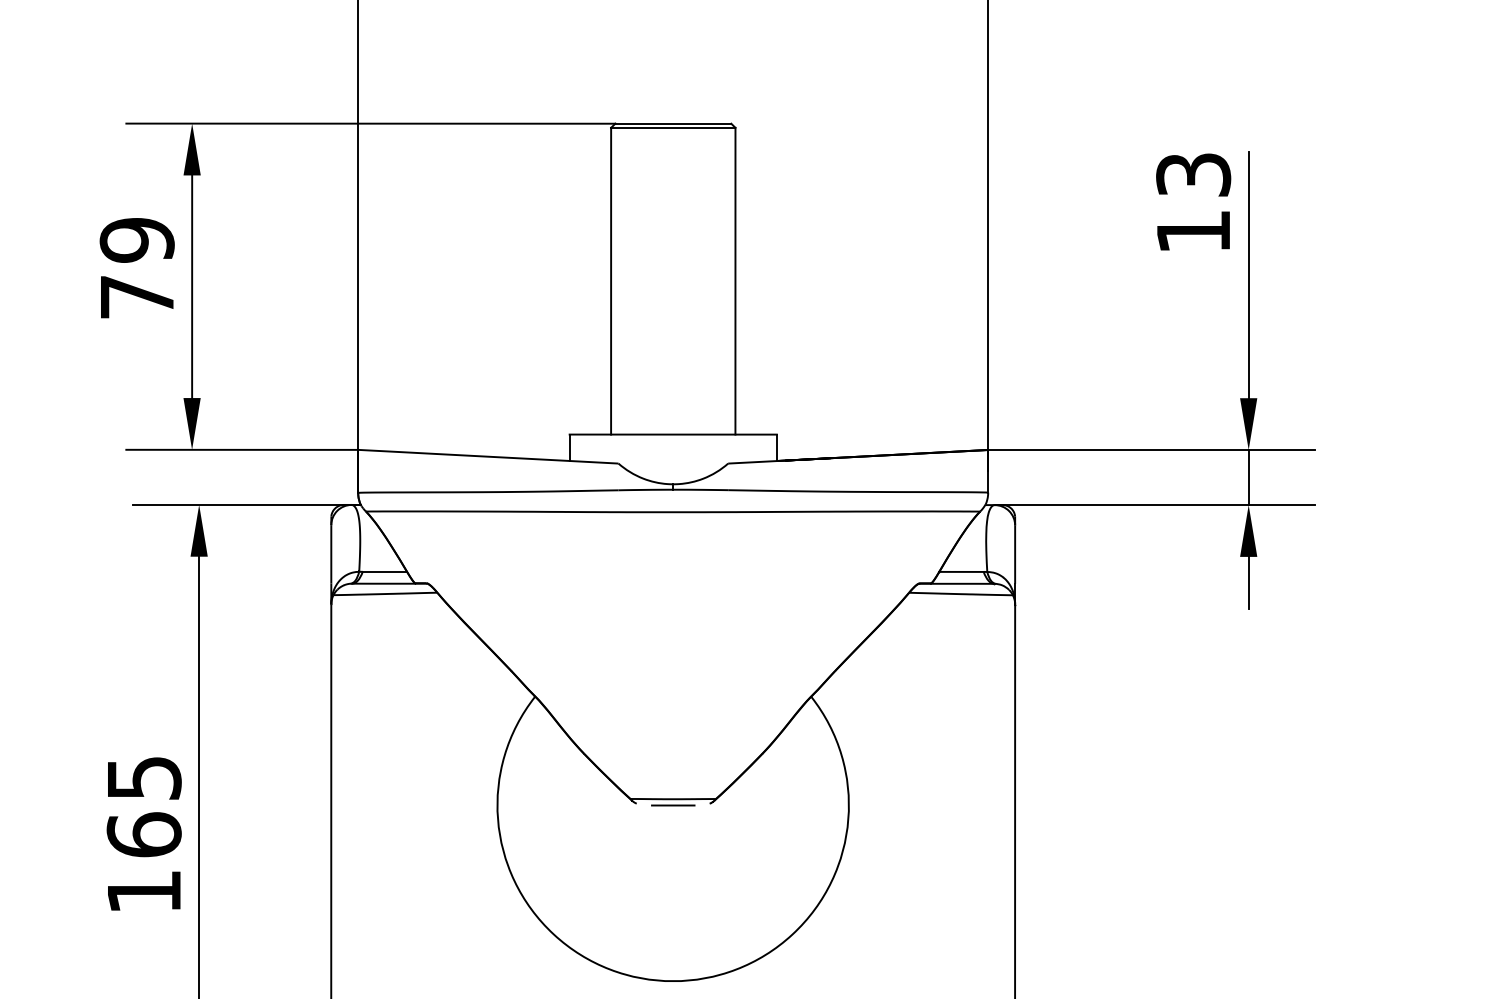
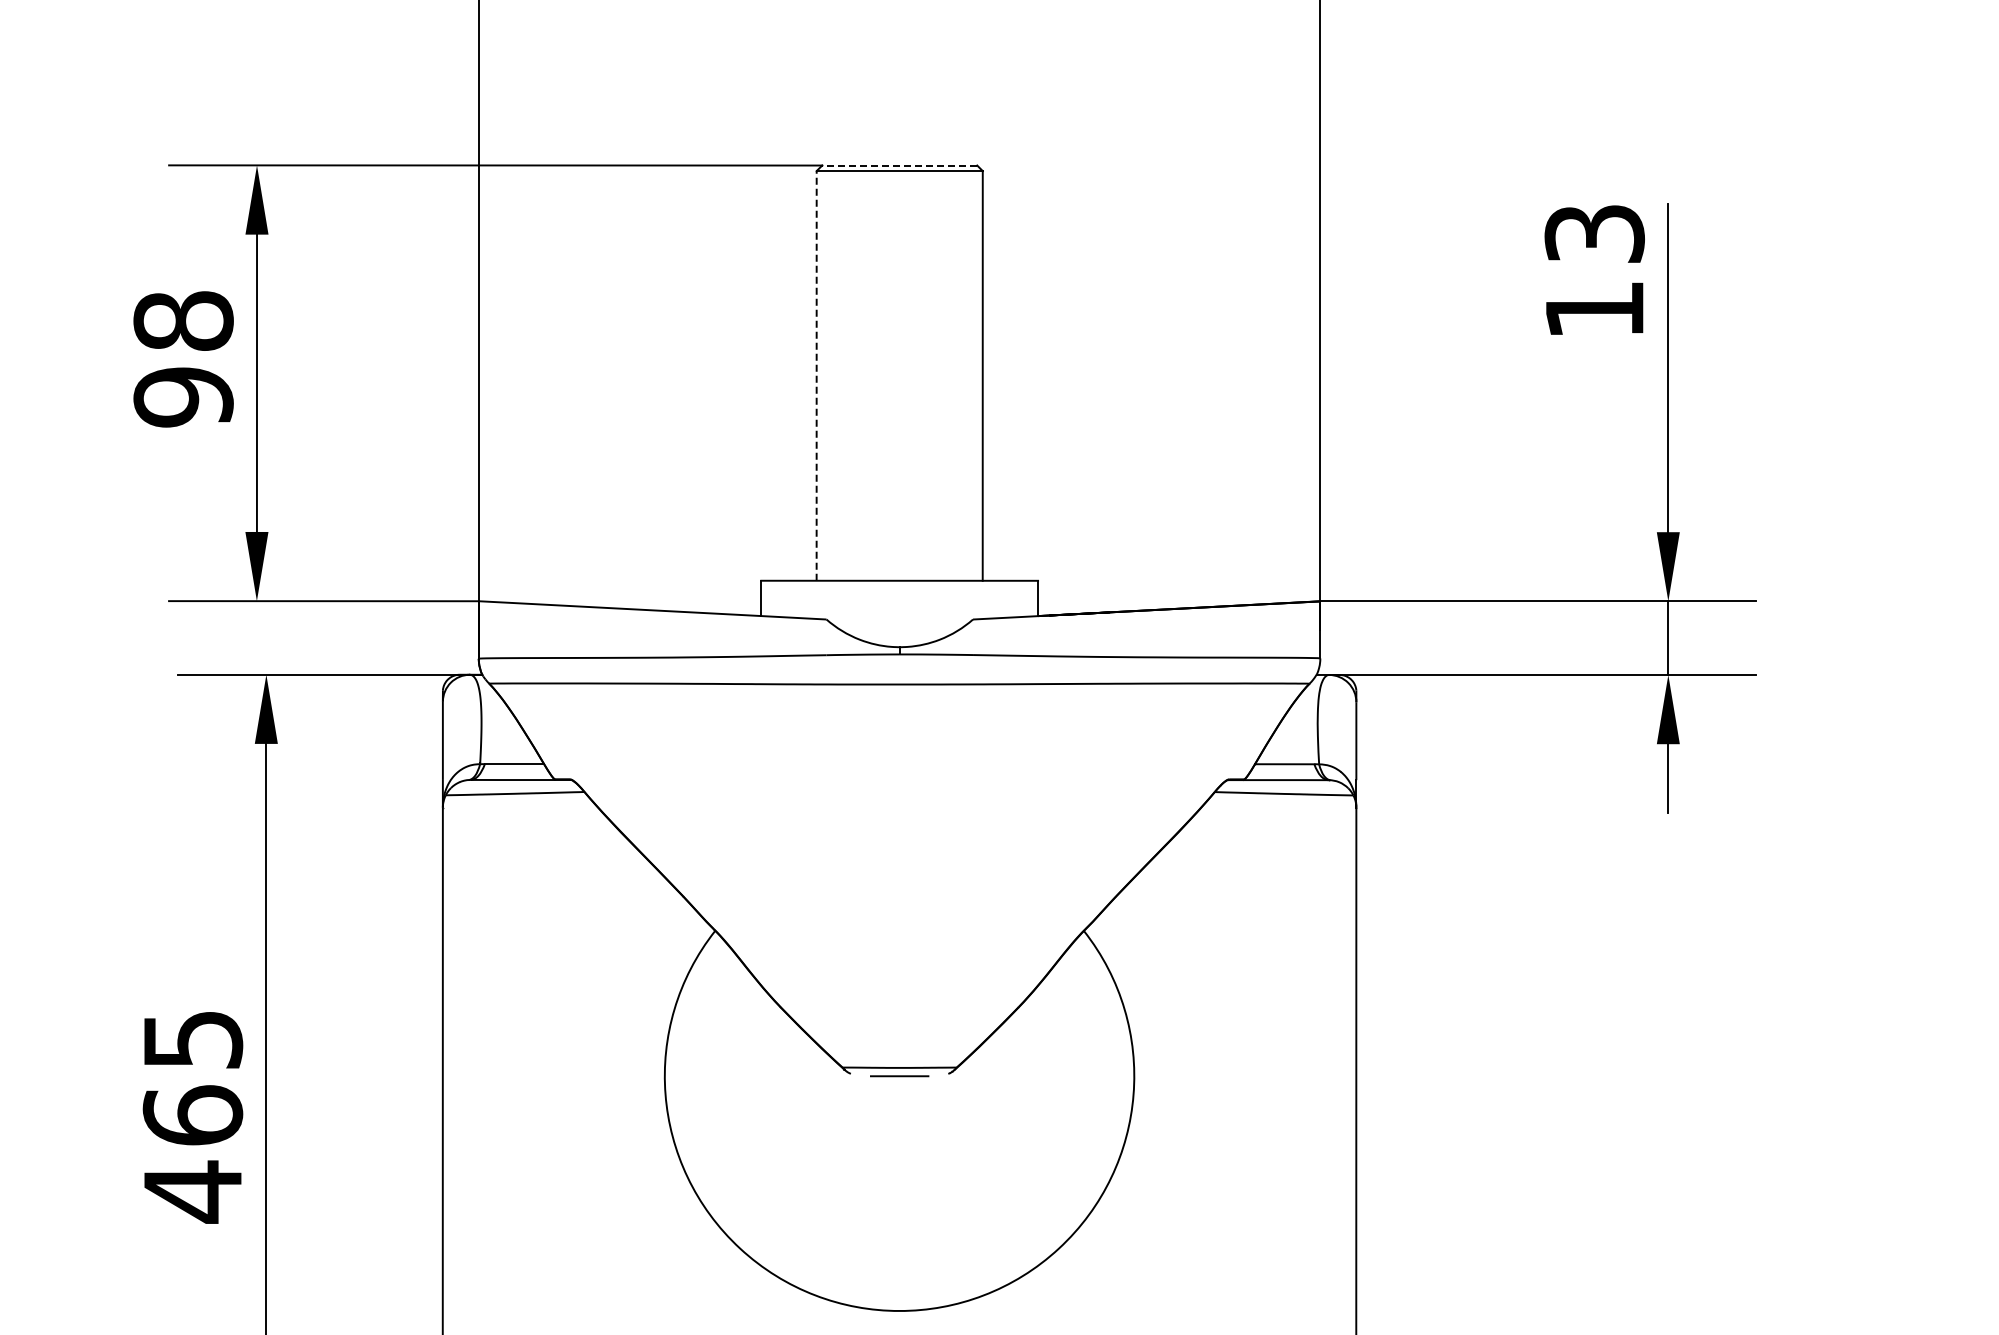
line: (673, 123) -> (899, 165), solid -> dashed
text: (137, 268) -> (183, 359), 79 -> 98
line: (611, 280) -> (816, 375), solid -> dashed
text: (143, 891) -> (192, 1191), 165 -> 465

